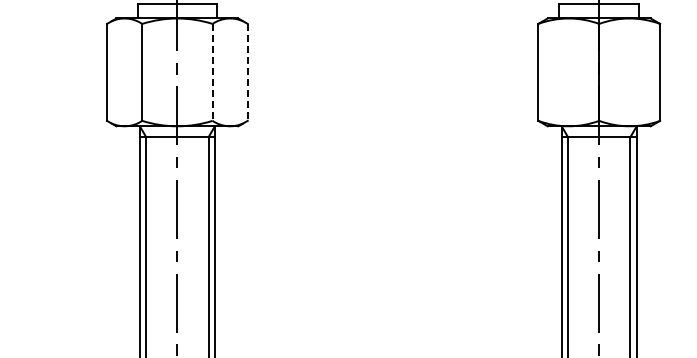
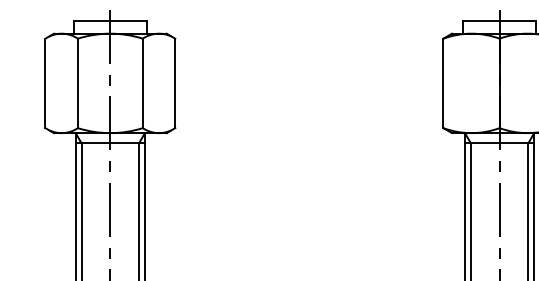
line: (212, 72) -> (142, 83), dashed -> solid
line: (247, 72) -> (175, 83), dashed -> solid

